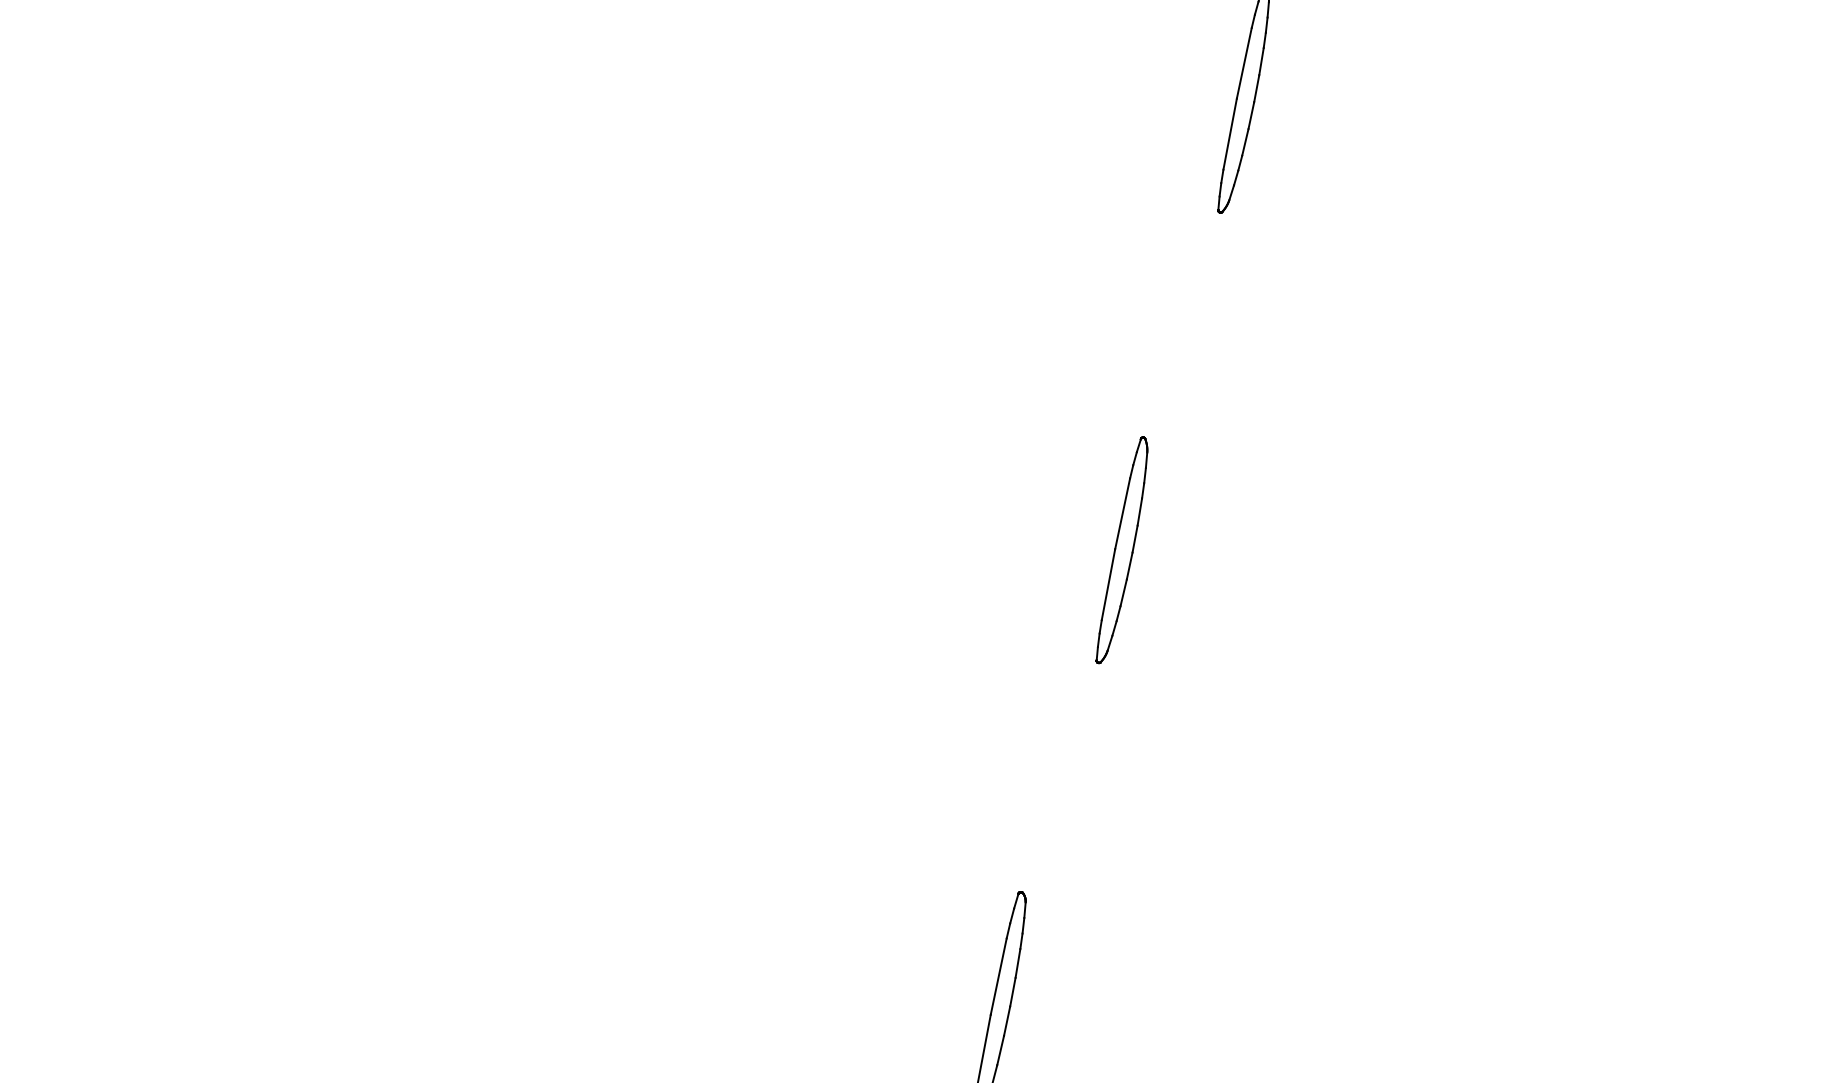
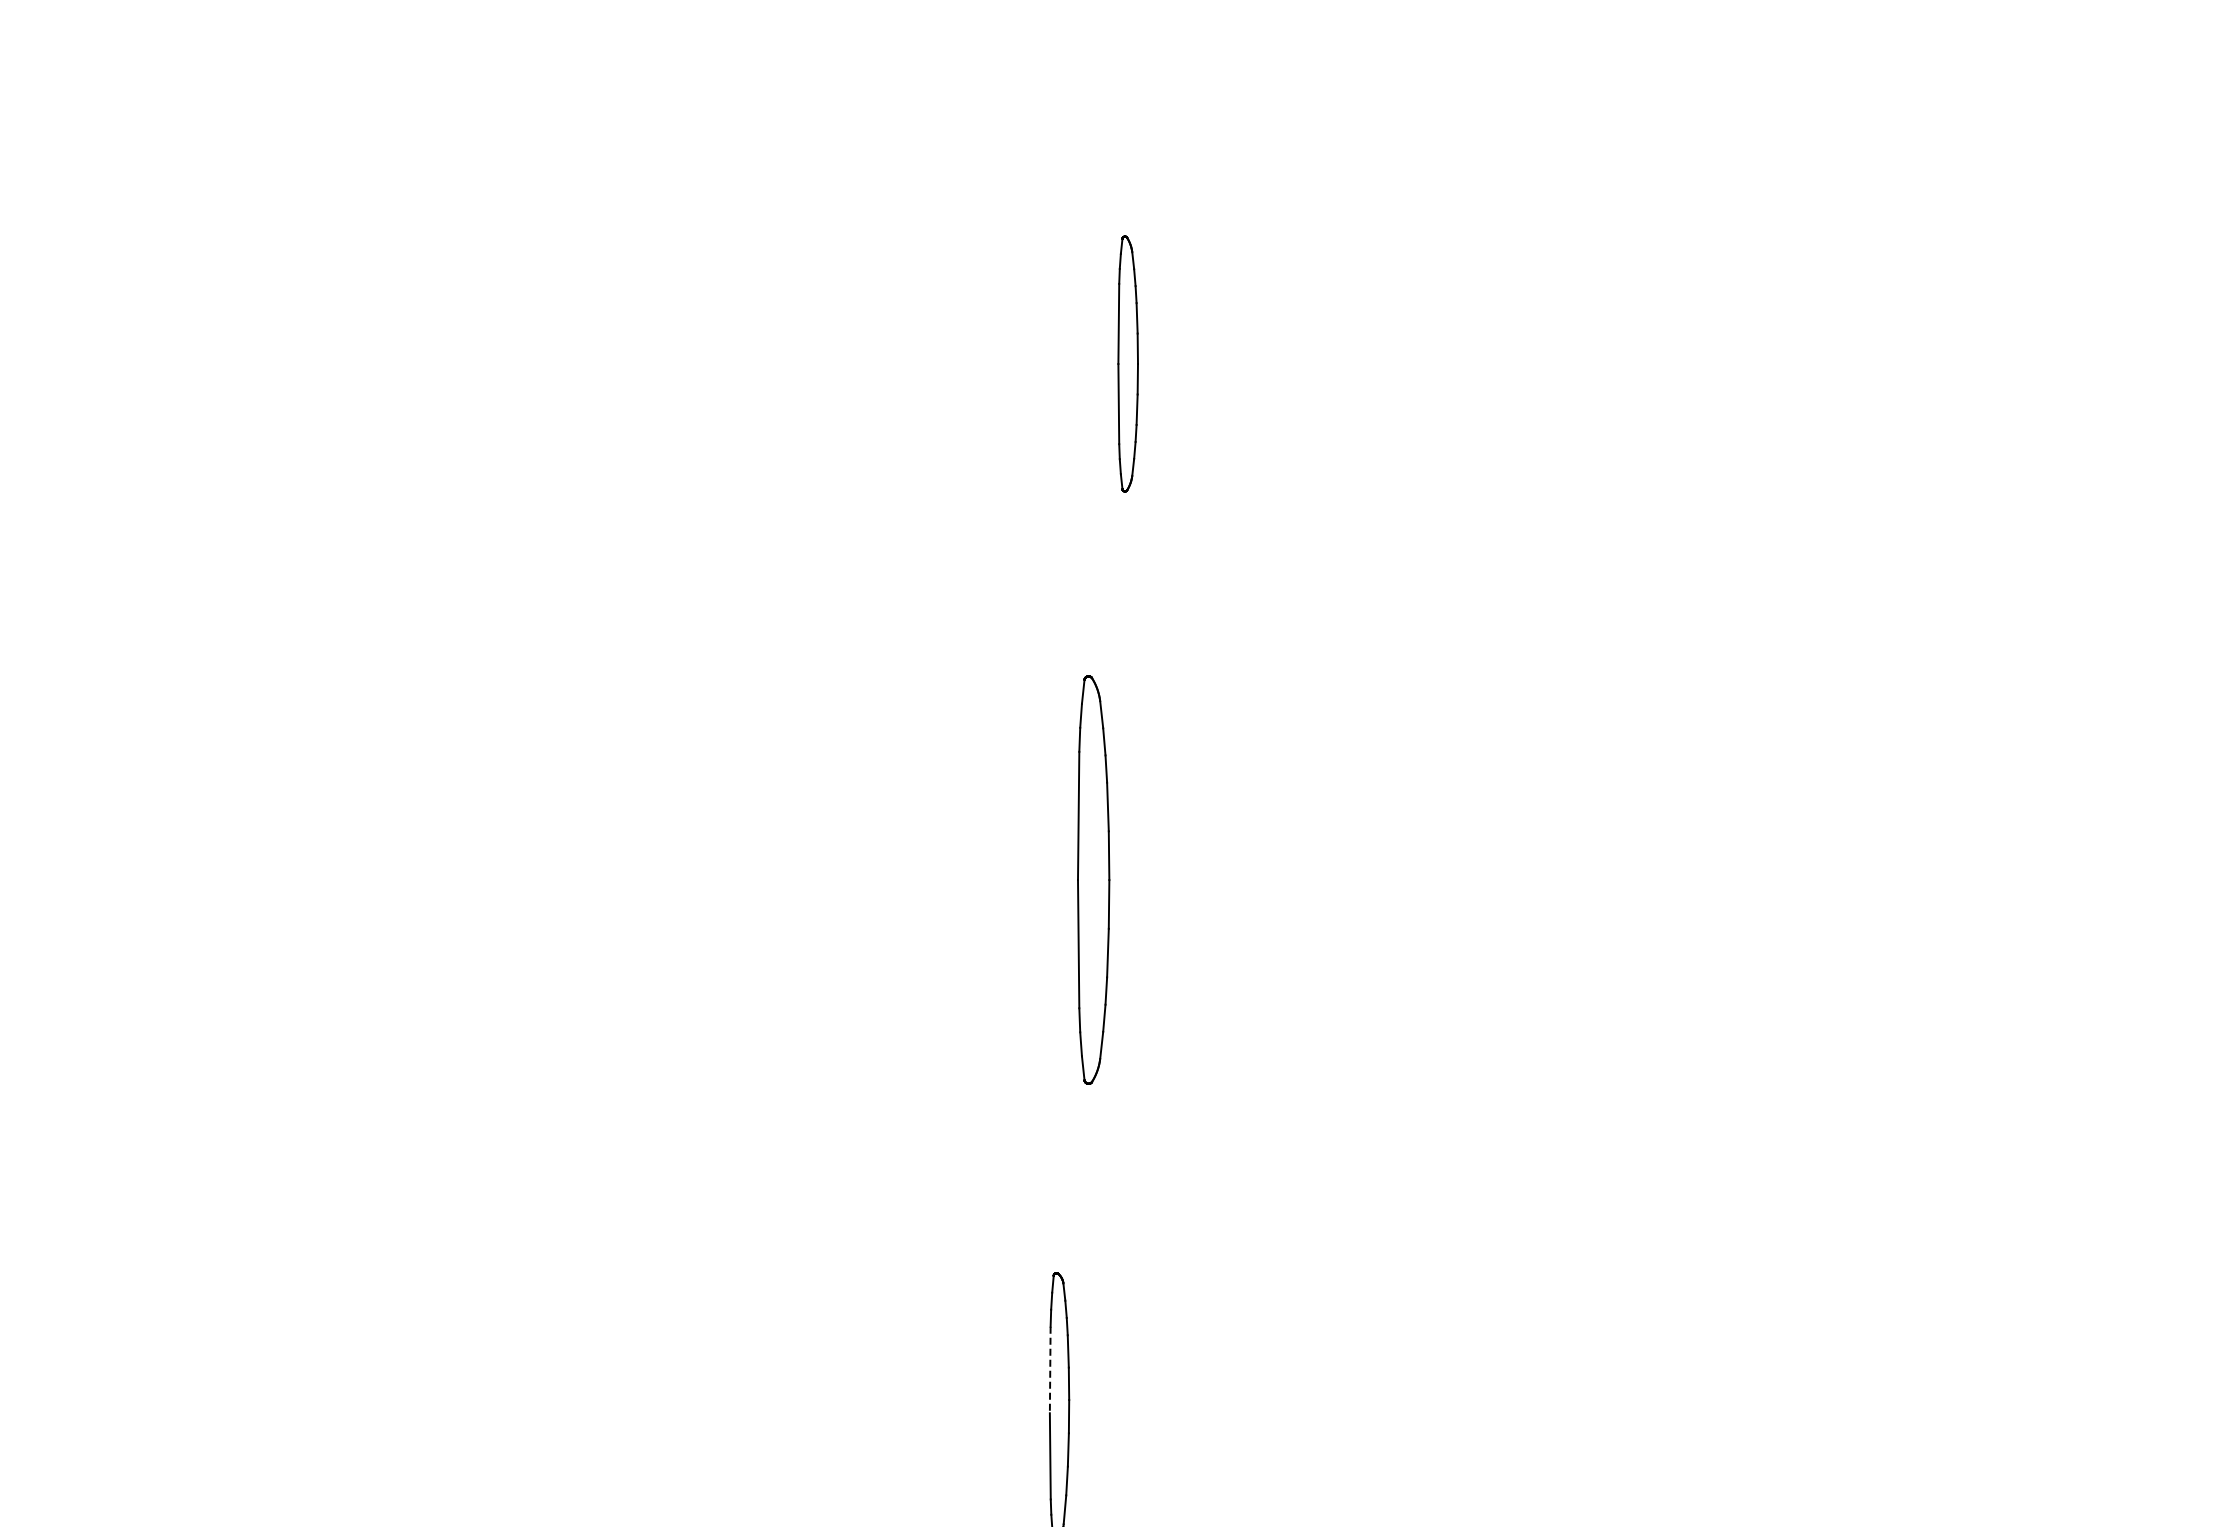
part: (1123, 550) -> (1093, 879), size x1.6
line: (998, 977) -> (1050, 1370), solid -> dashed

